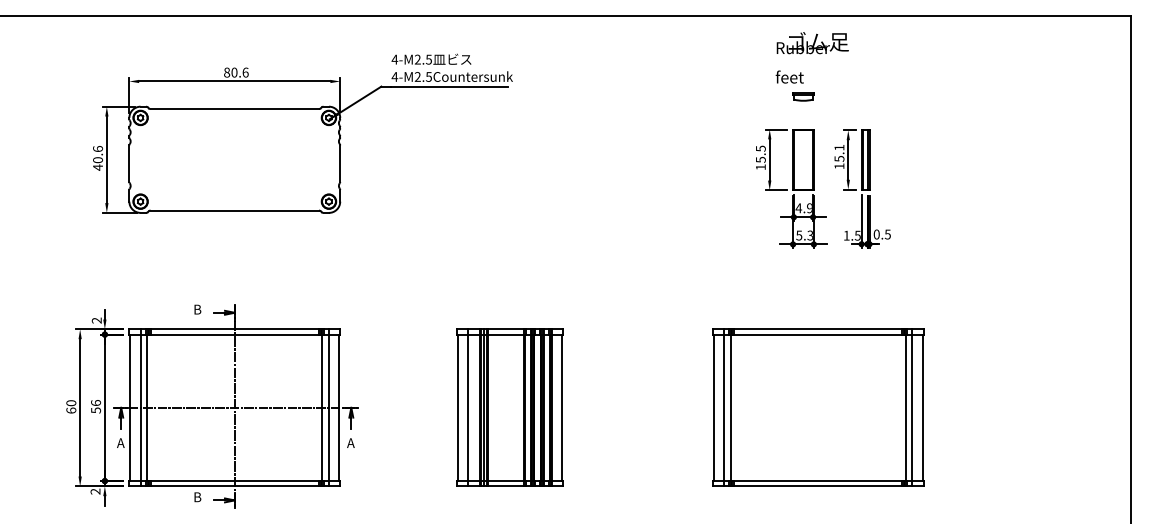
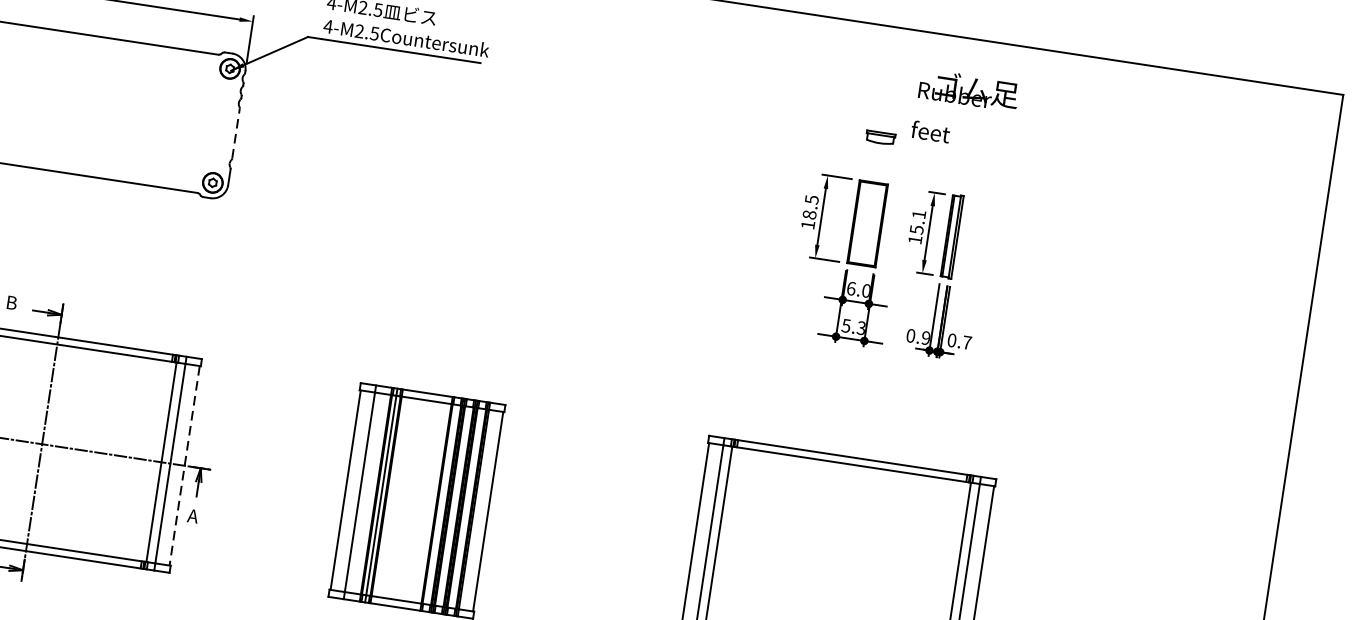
text: (811, 57) -> (964, 109), moved
text: (760, 159) -> (809, 214), 15.5 -> 18.5
line: (340, 163) -> (236, 133), solid -> dashed
text: (803, 208) -> (857, 289), 4.9 -> 6.0
text: (887, 234) -> (966, 342), 0.5 -> 0.7
text: (851, 235) -> (917, 336), 1.5 -> 0.9
line: (339, 408) -> (184, 466), solid -> dashed

